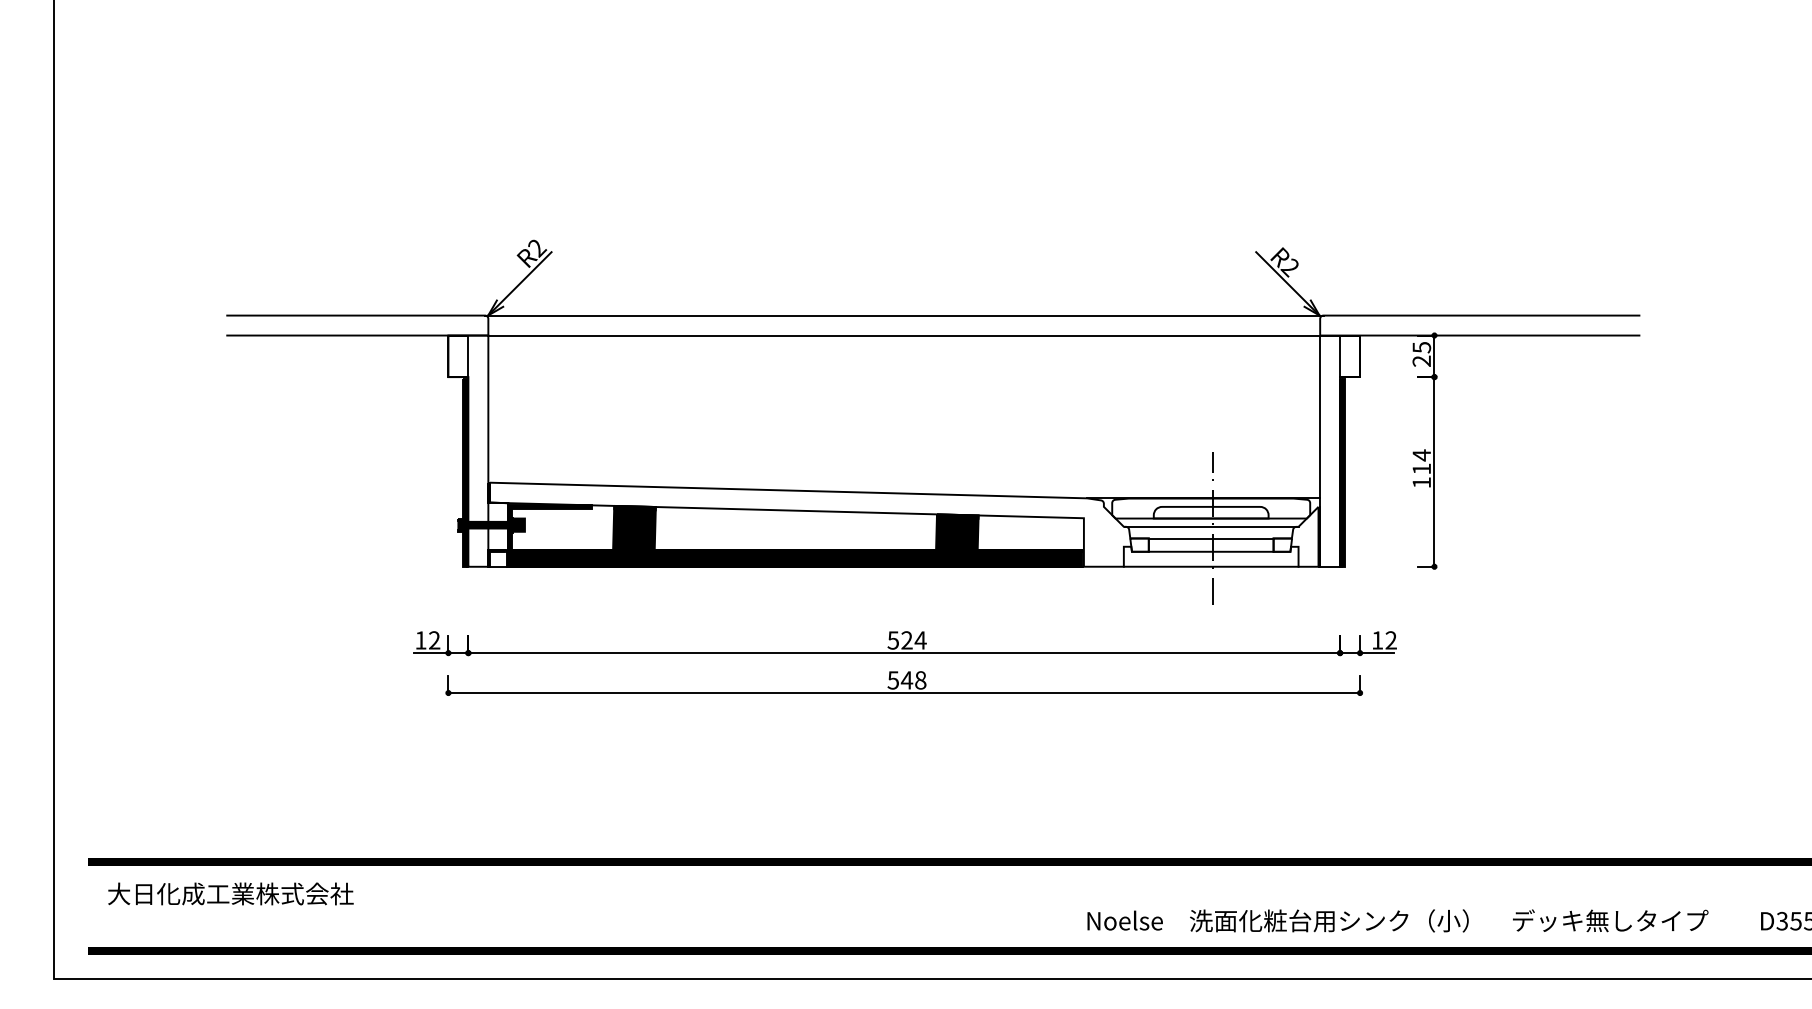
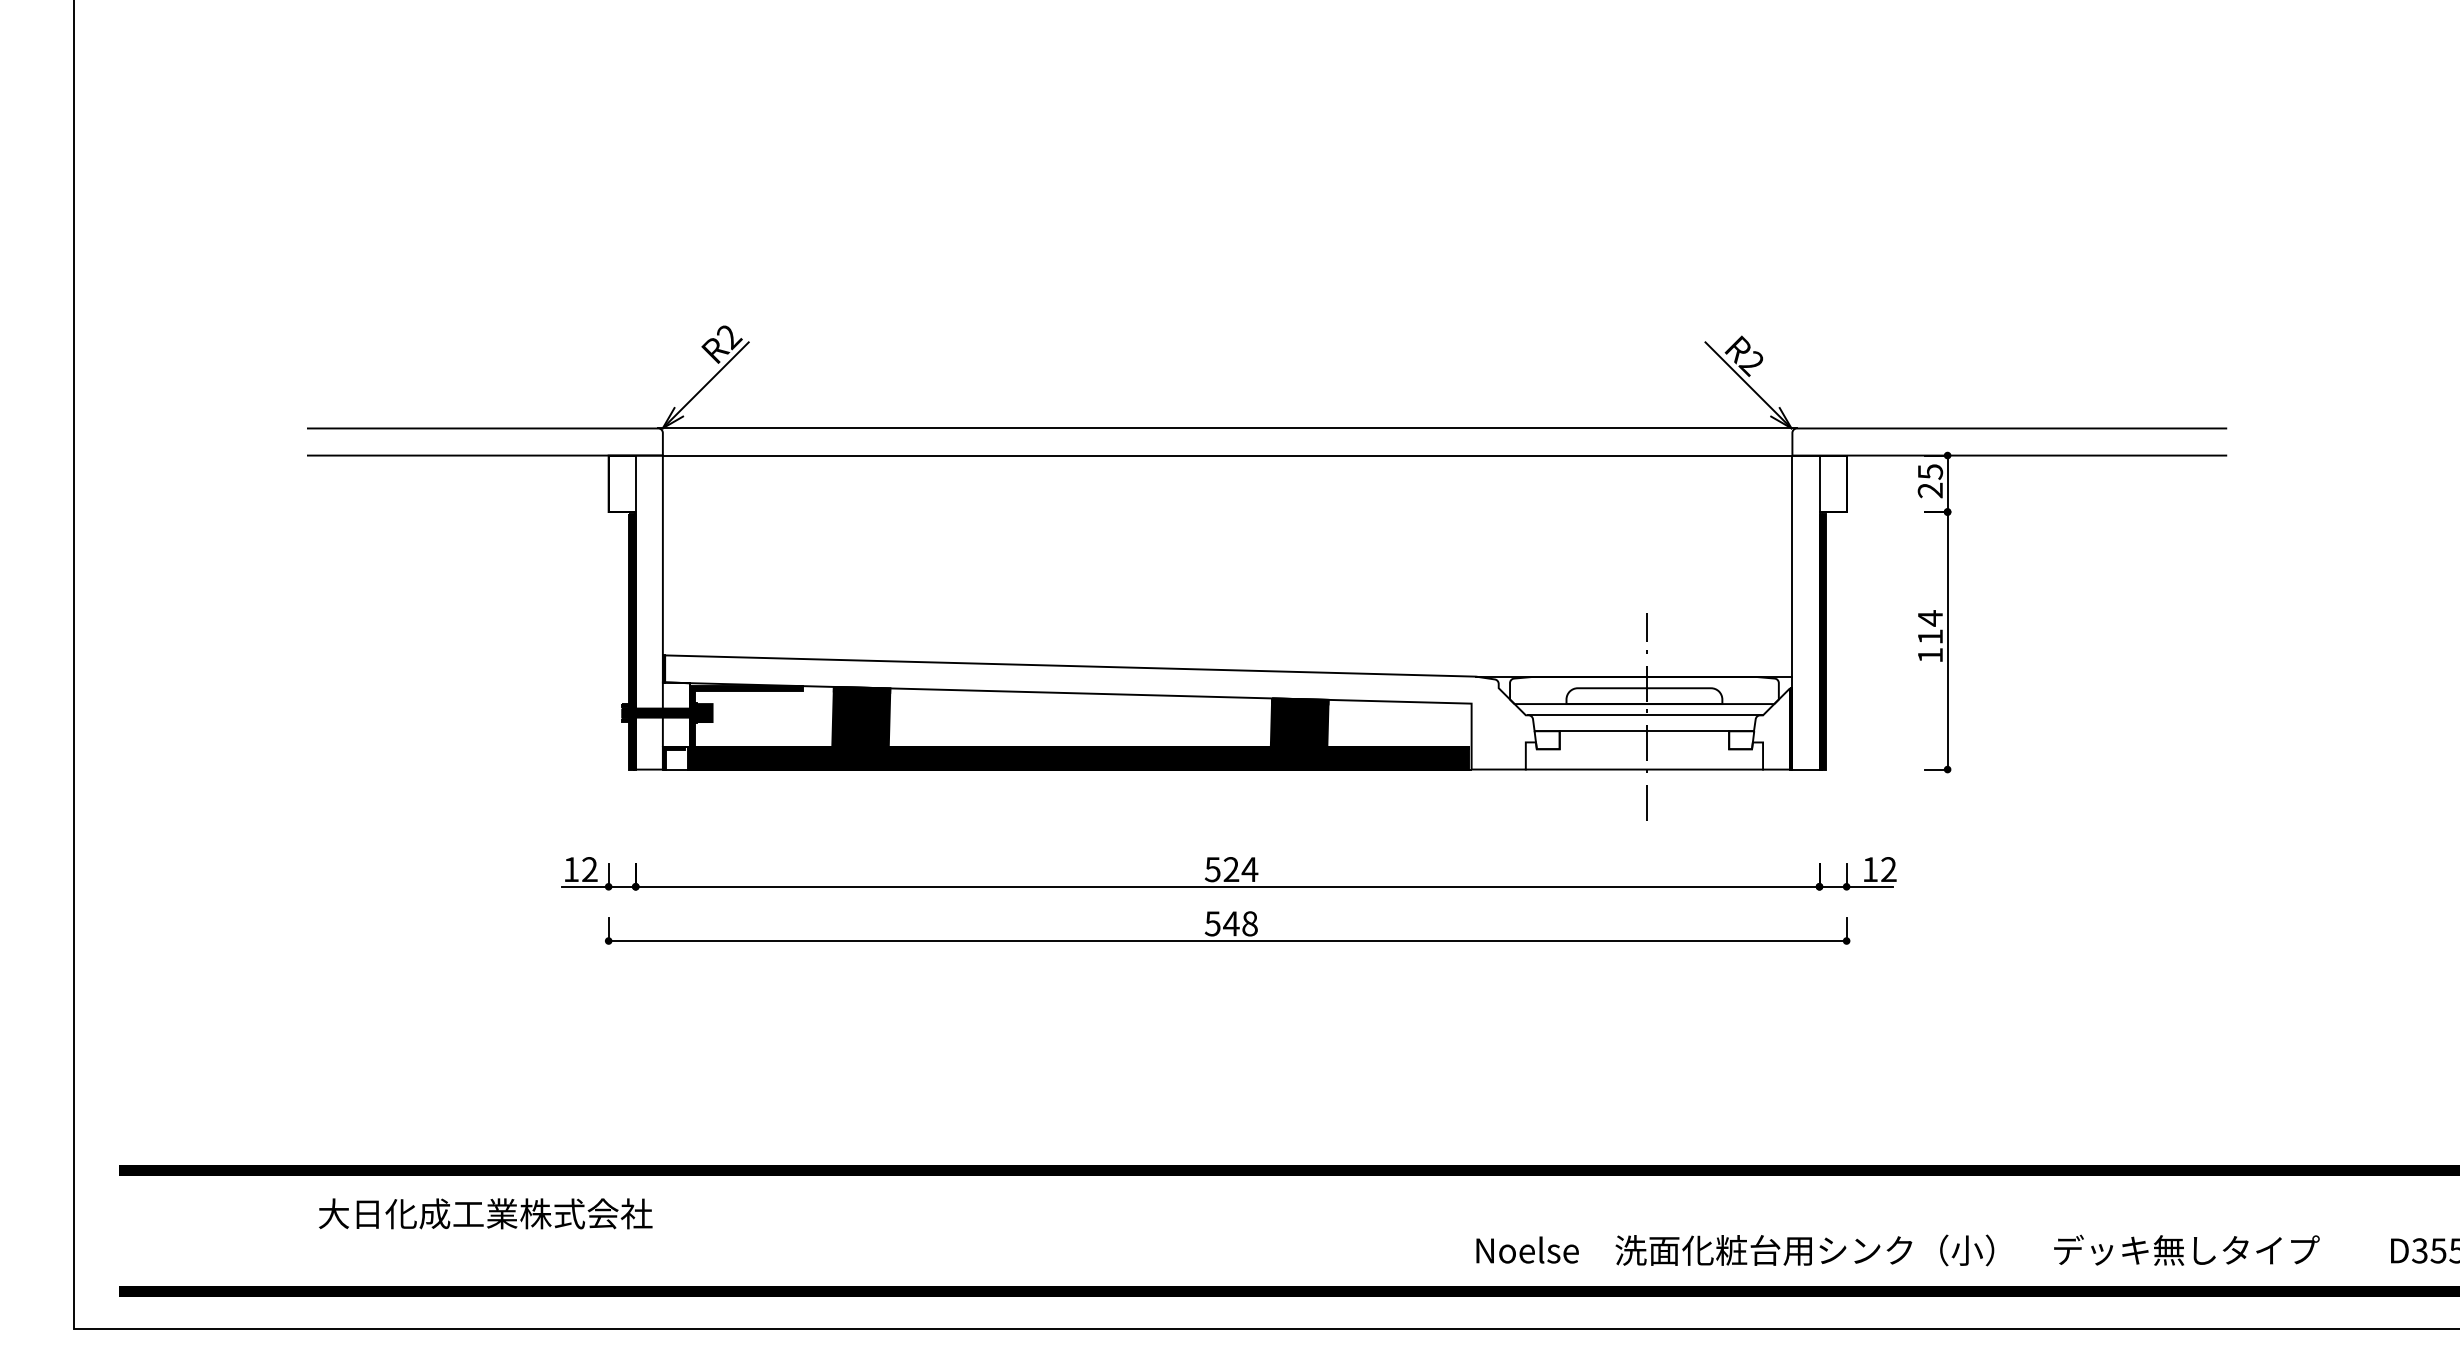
line: (1210, 551) -> (1643, 748), removed
text: (230, 893) -> (485, 1213), moved

